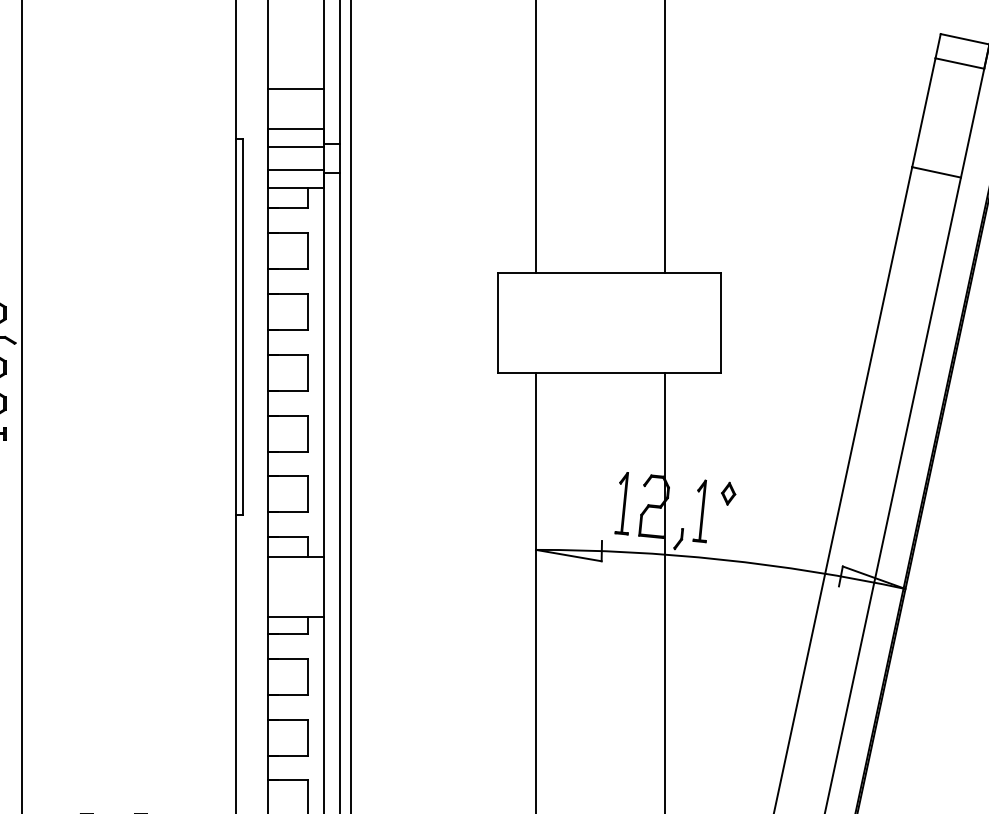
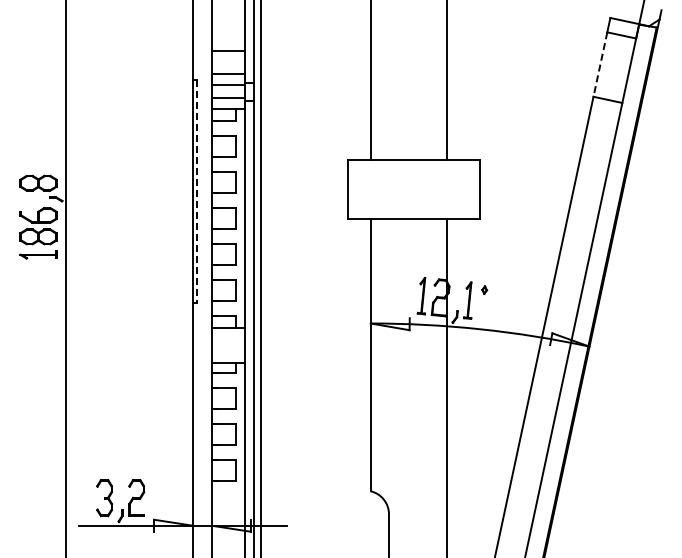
line: (924, 112) -> (600, 64), solid -> dashed
line: (243, 327) -> (197, 191), solid -> dashed
part: (728, 492) -> (484, 289), size x0.6

